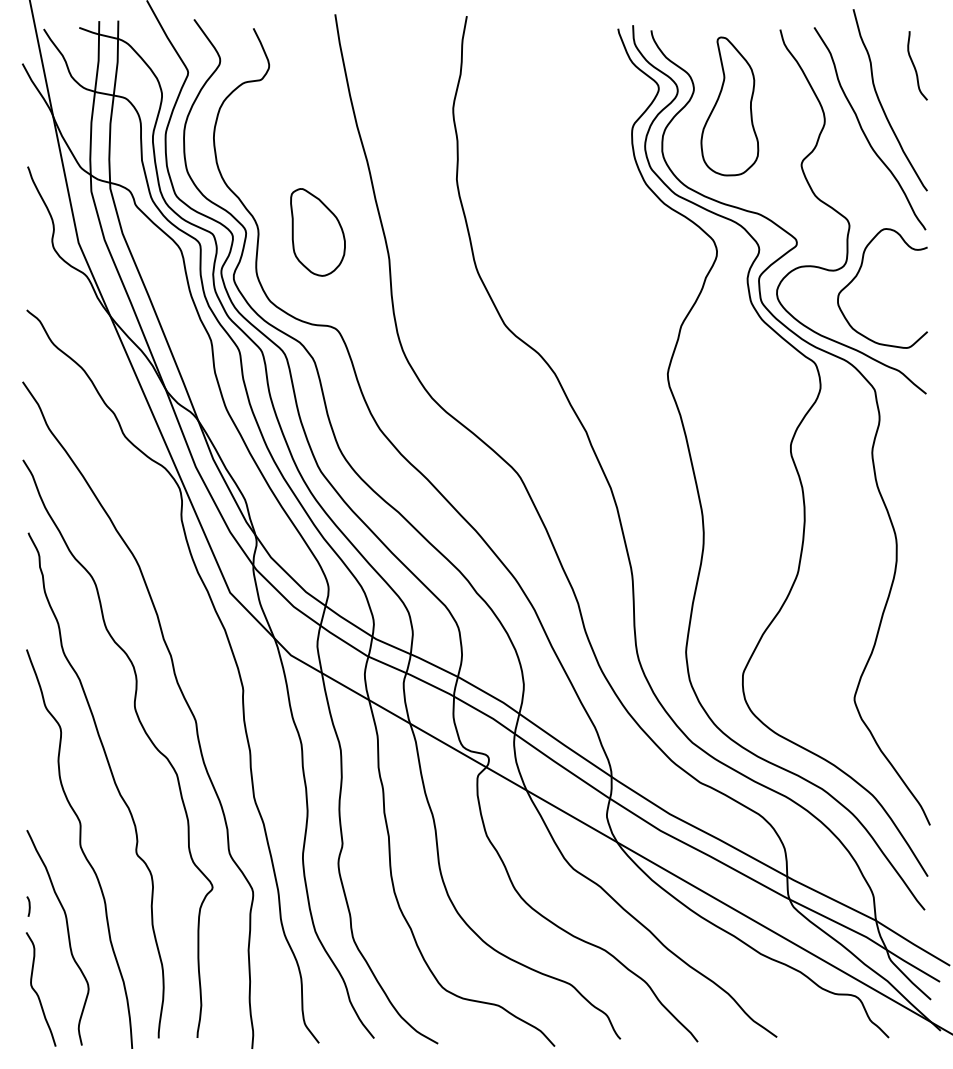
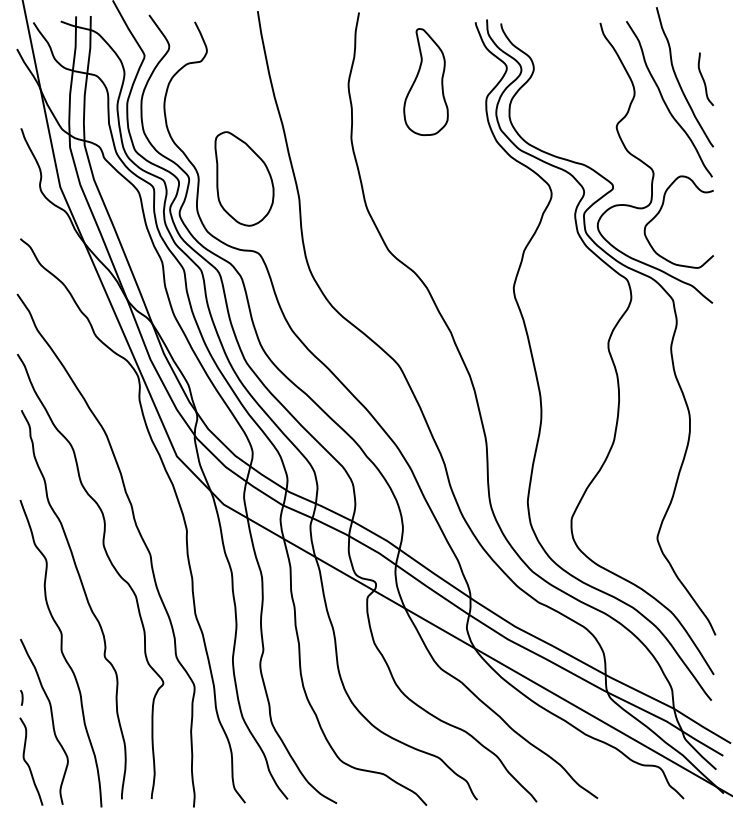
curve: (915, 66) -> (704, 79), moved
part: (729, 106) -> (425, 82), moved
part: (317, 232) -> (244, 179), size x1.4

